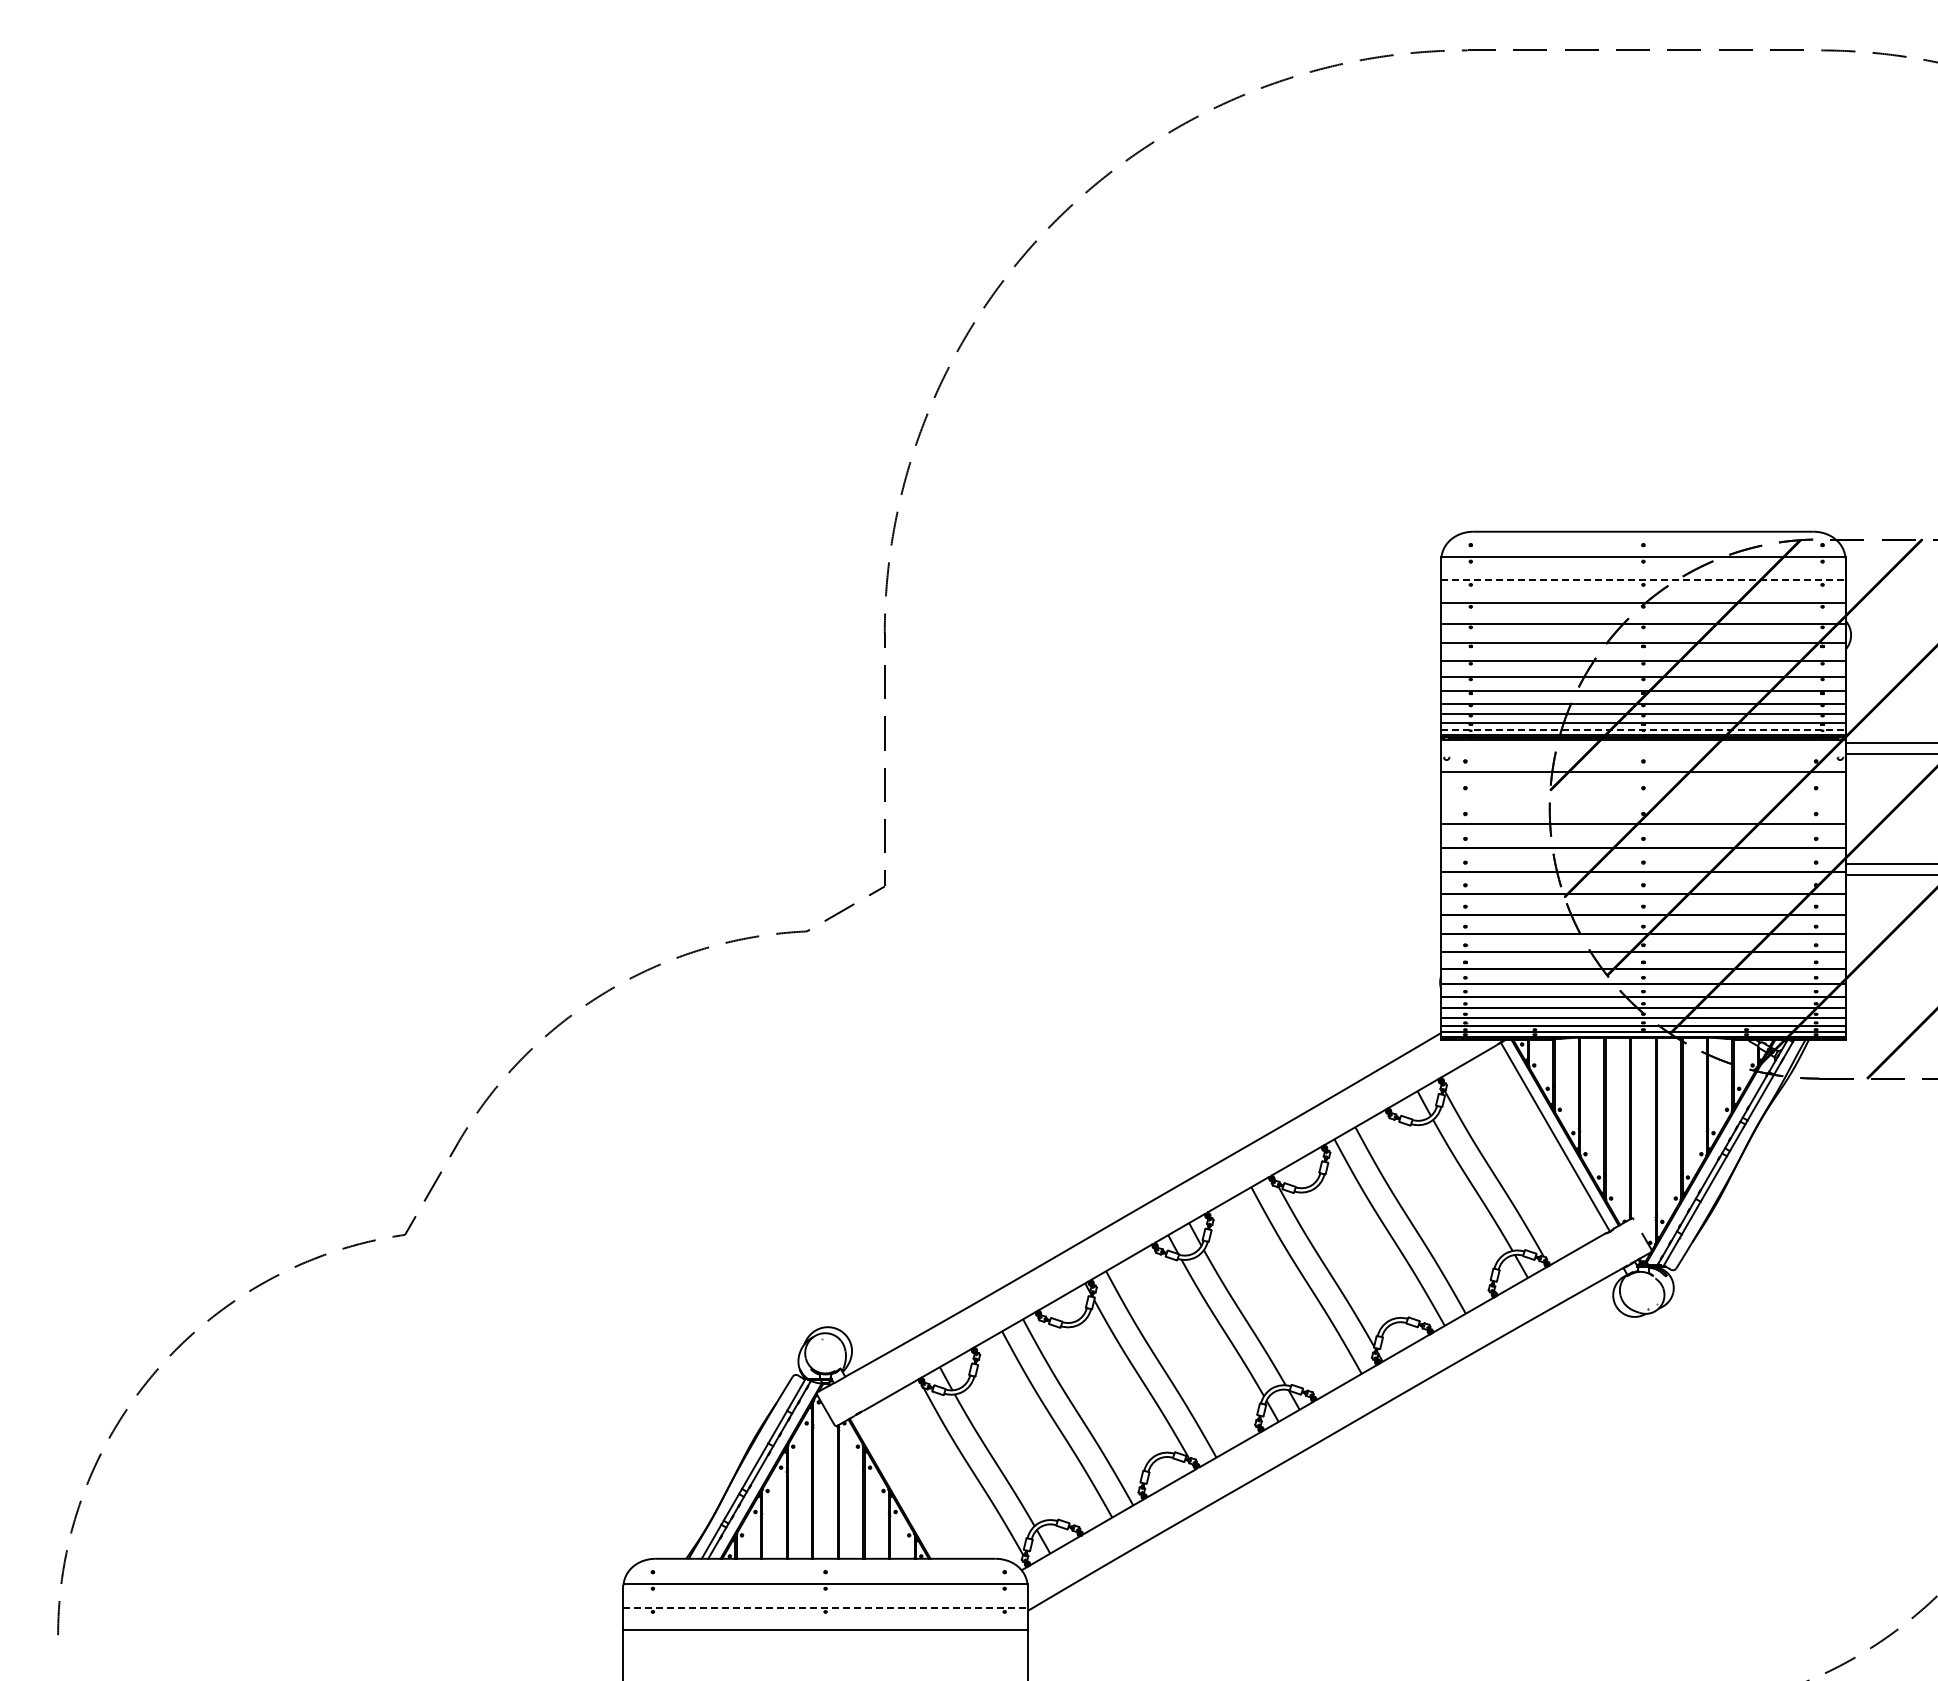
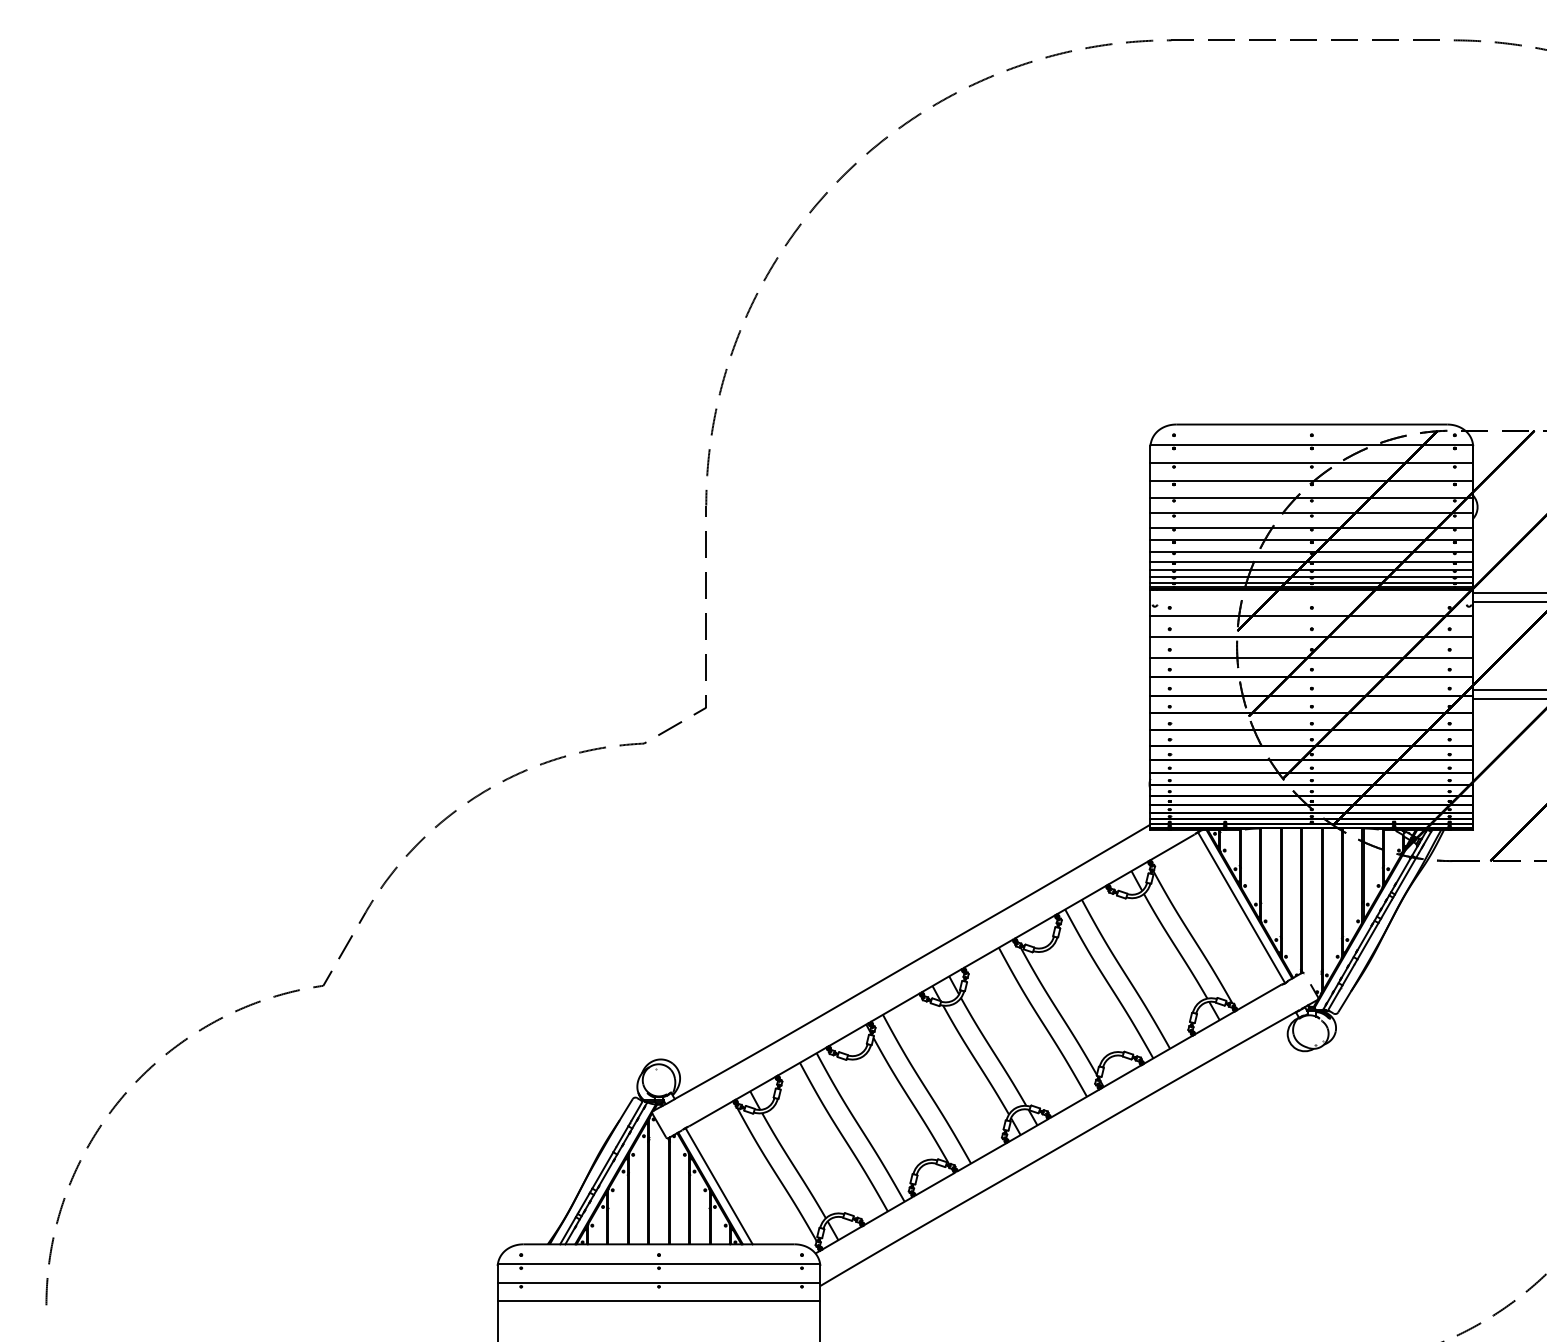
line: (1643, 580) -> (1311, 463), dashed -> solid
line: (1643, 729) -> (1311, 582), dashed -> solid
line: (1643, 798) -> (1311, 637), added
line: (900, 1485) -> (718, 1185), added
line: (826, 1607) -> (659, 1283), dashed -> solid

